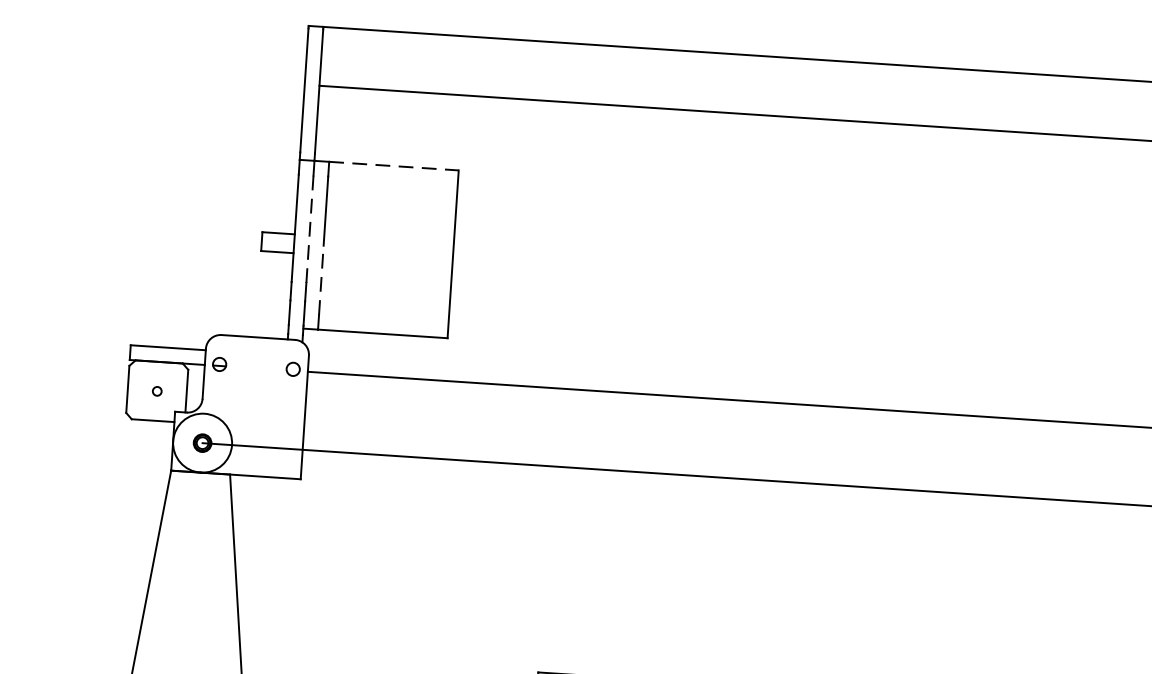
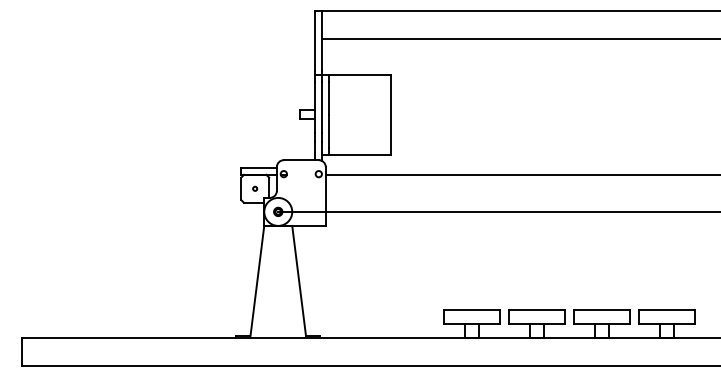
line: (394, 165) -> (360, 74), dashed -> solid
line: (310, 229) -> (322, 107), dashed -> solid
line: (321, 278) -> (329, 130), dashed -> solid

